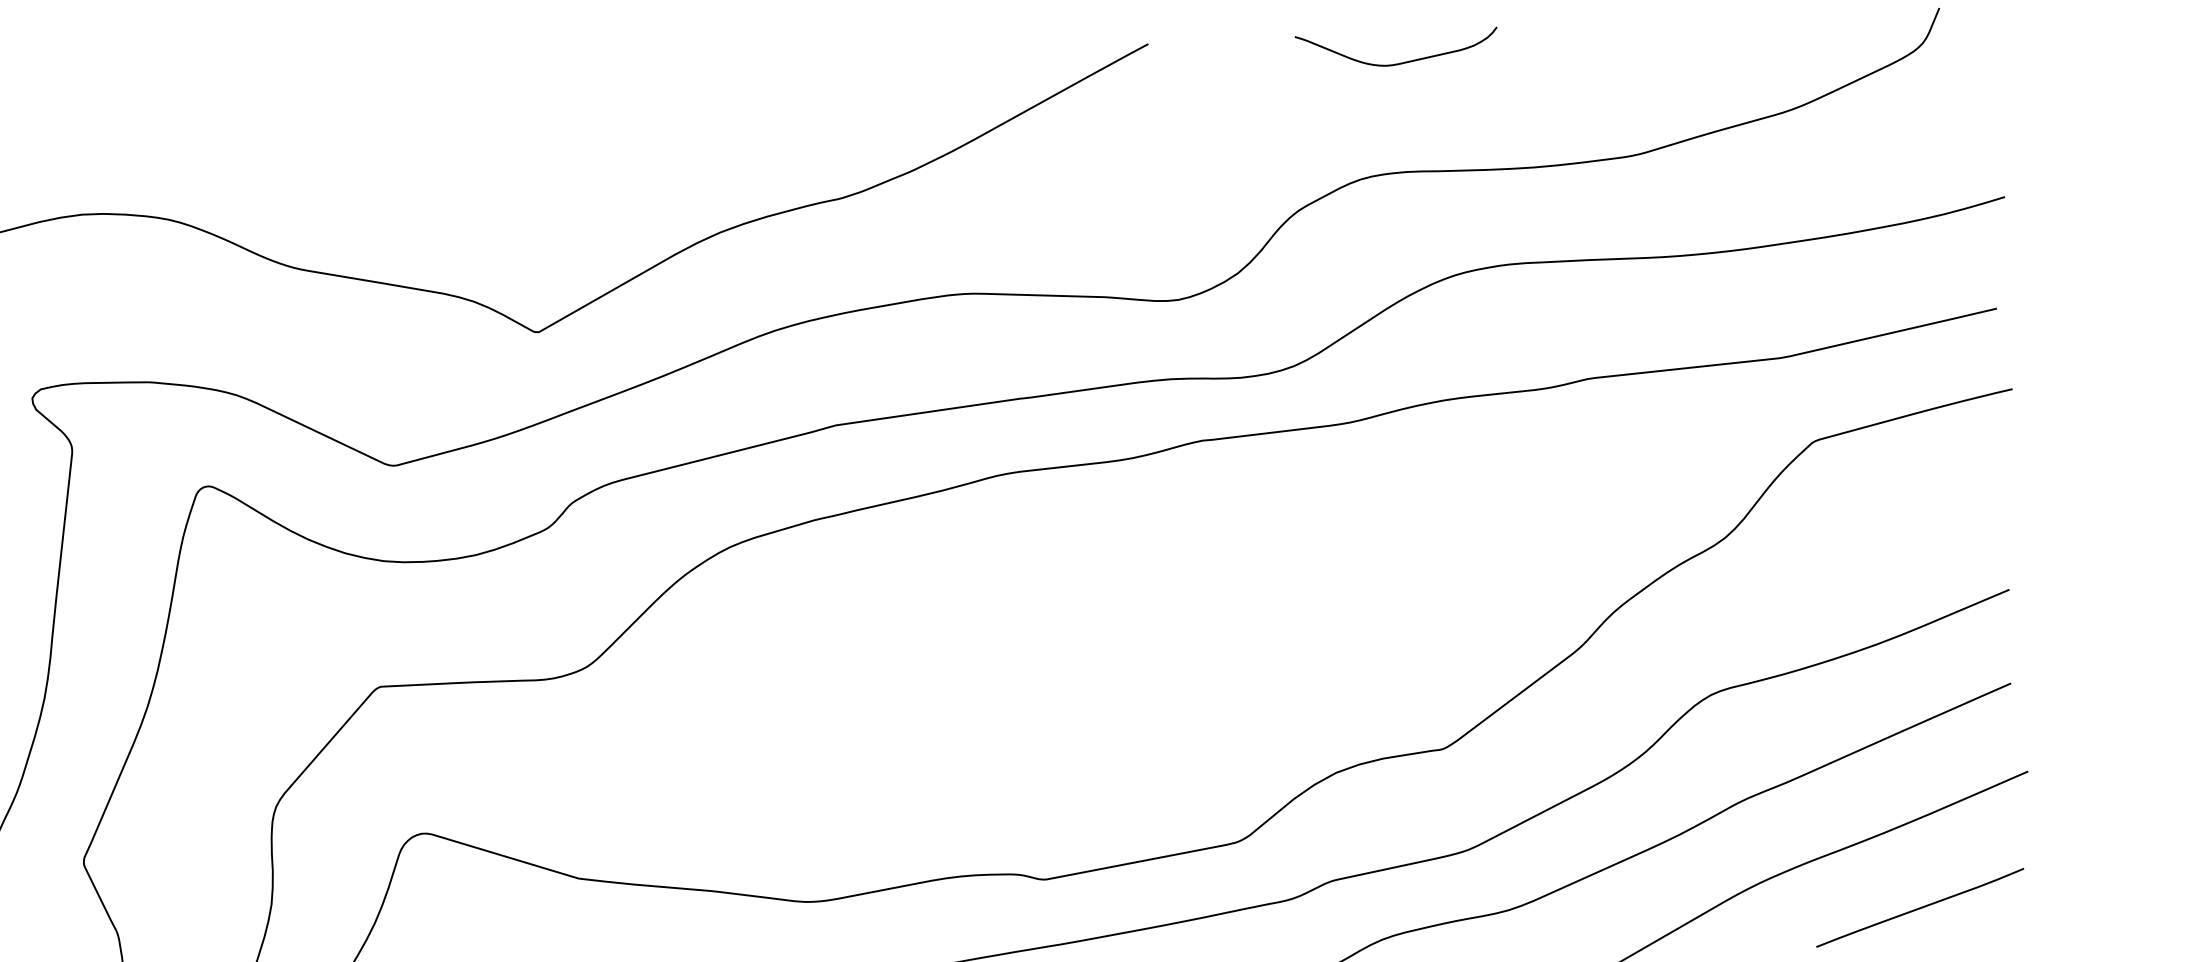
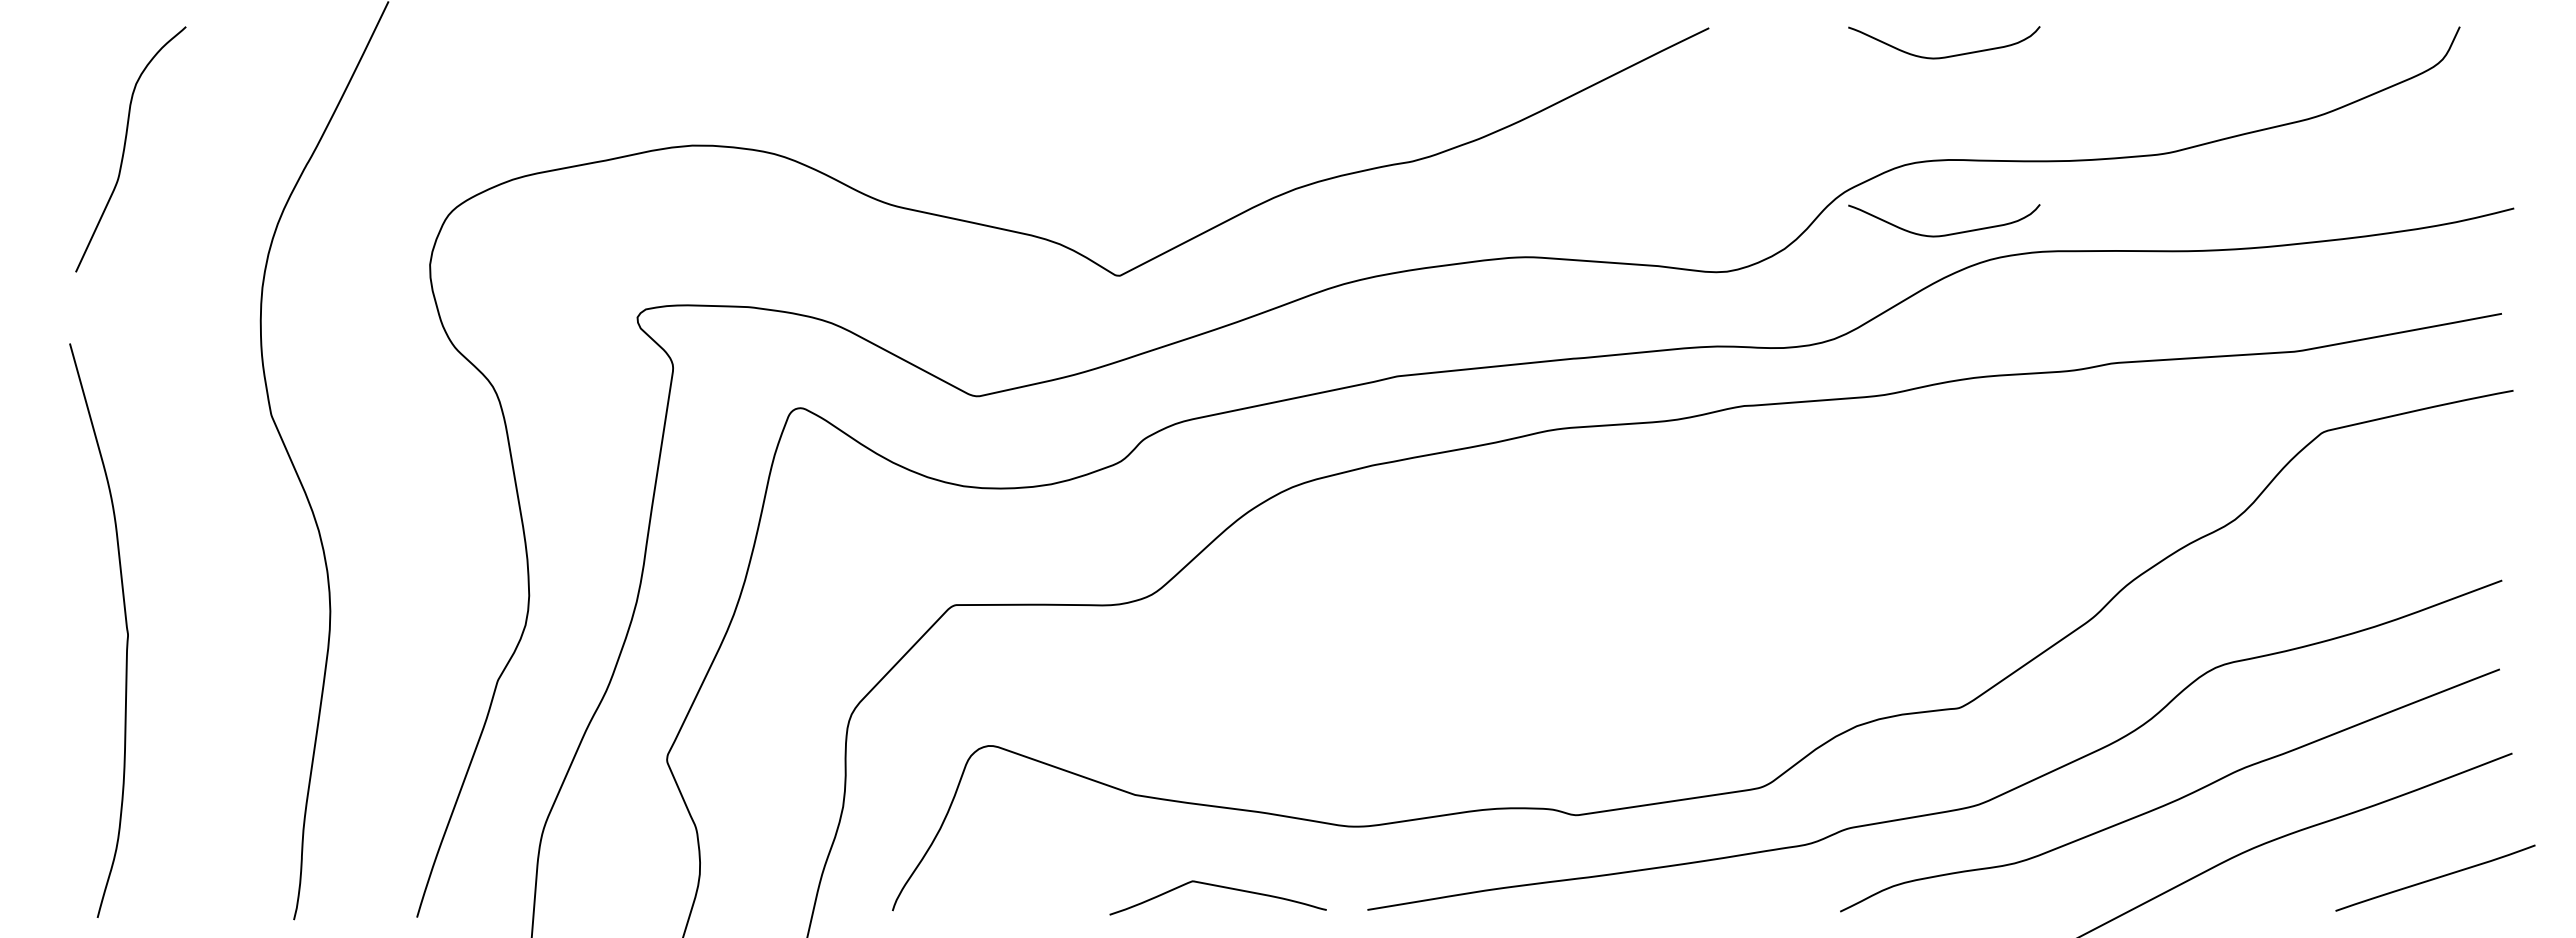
curve: (1411, 249) -> (1949, 233), added
curve: (1920, 907) -> (2435, 877), moved

